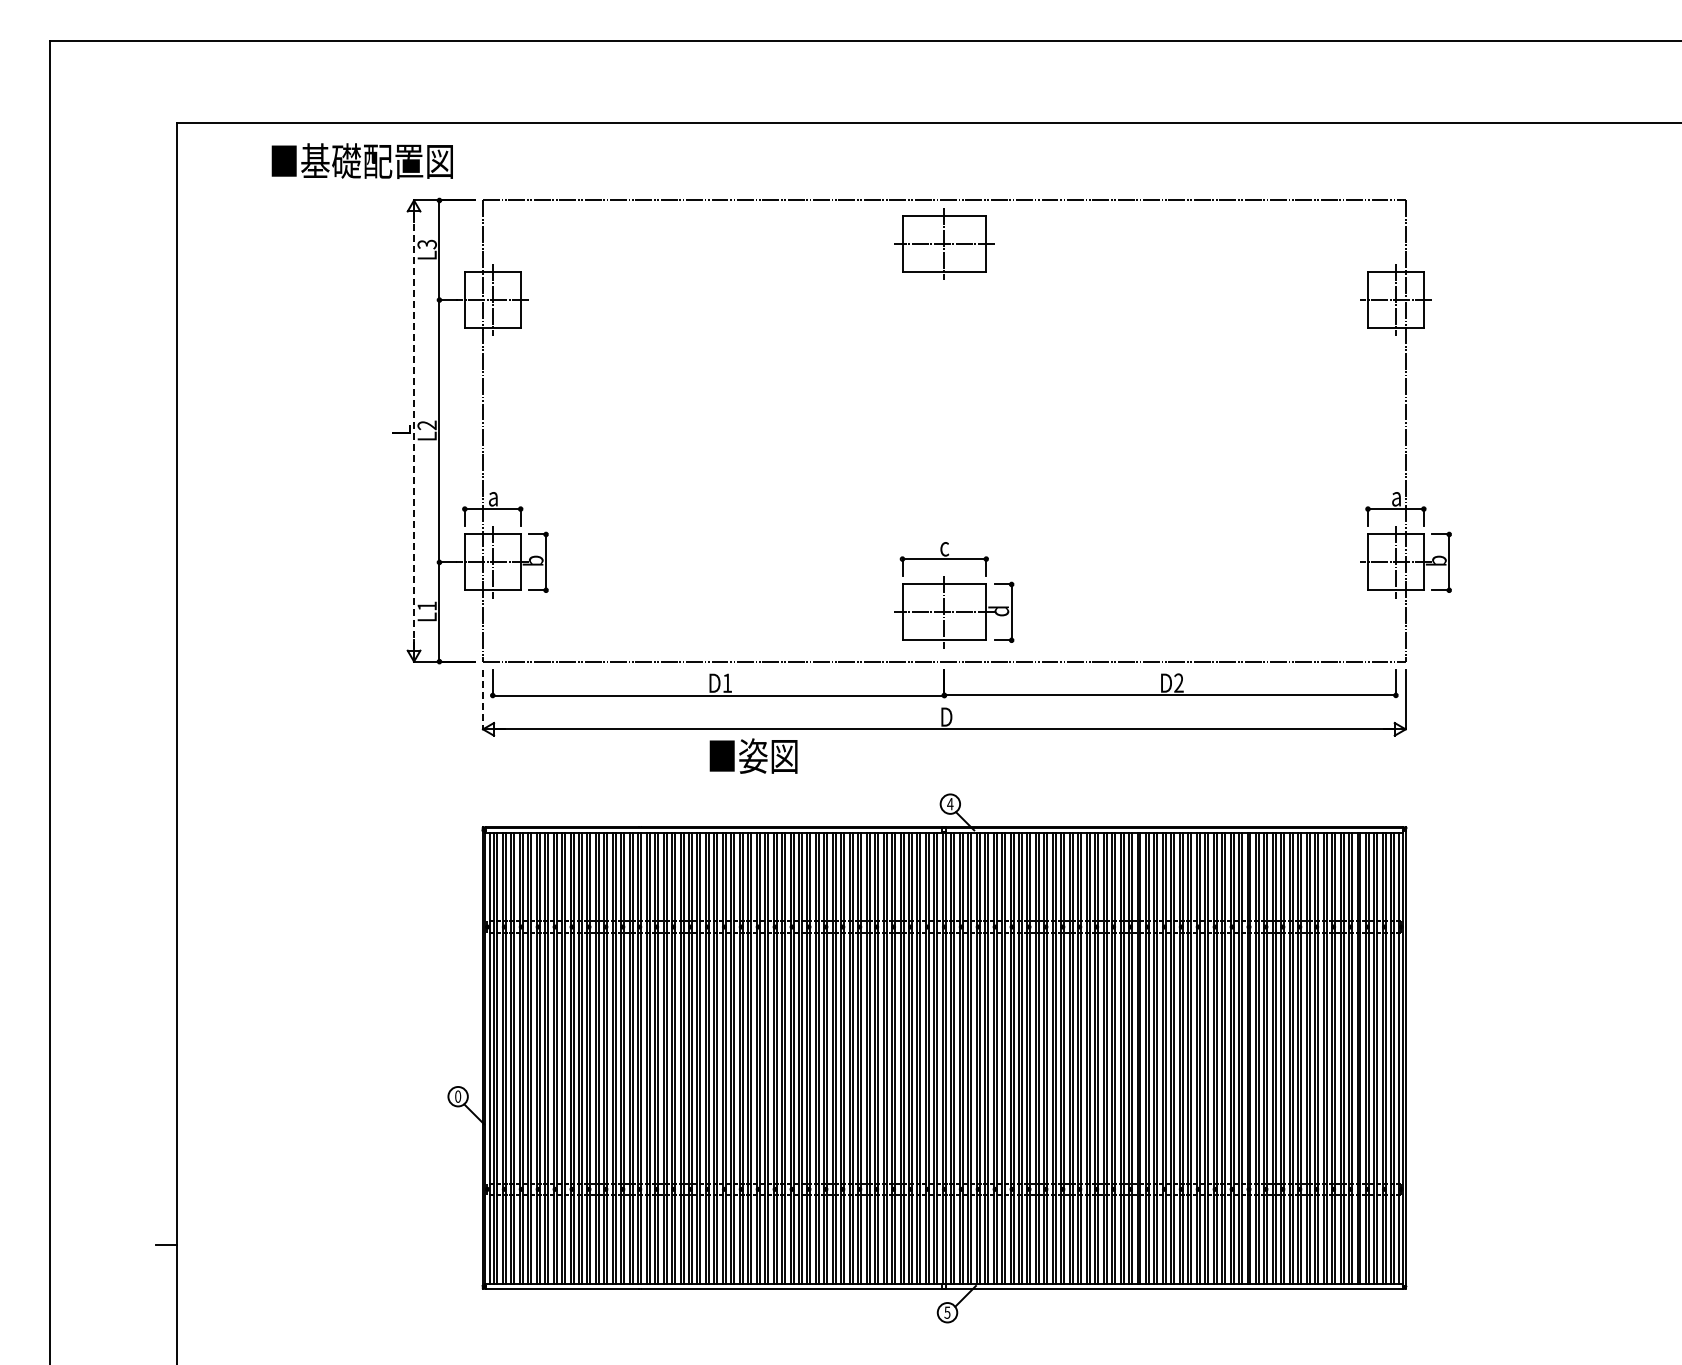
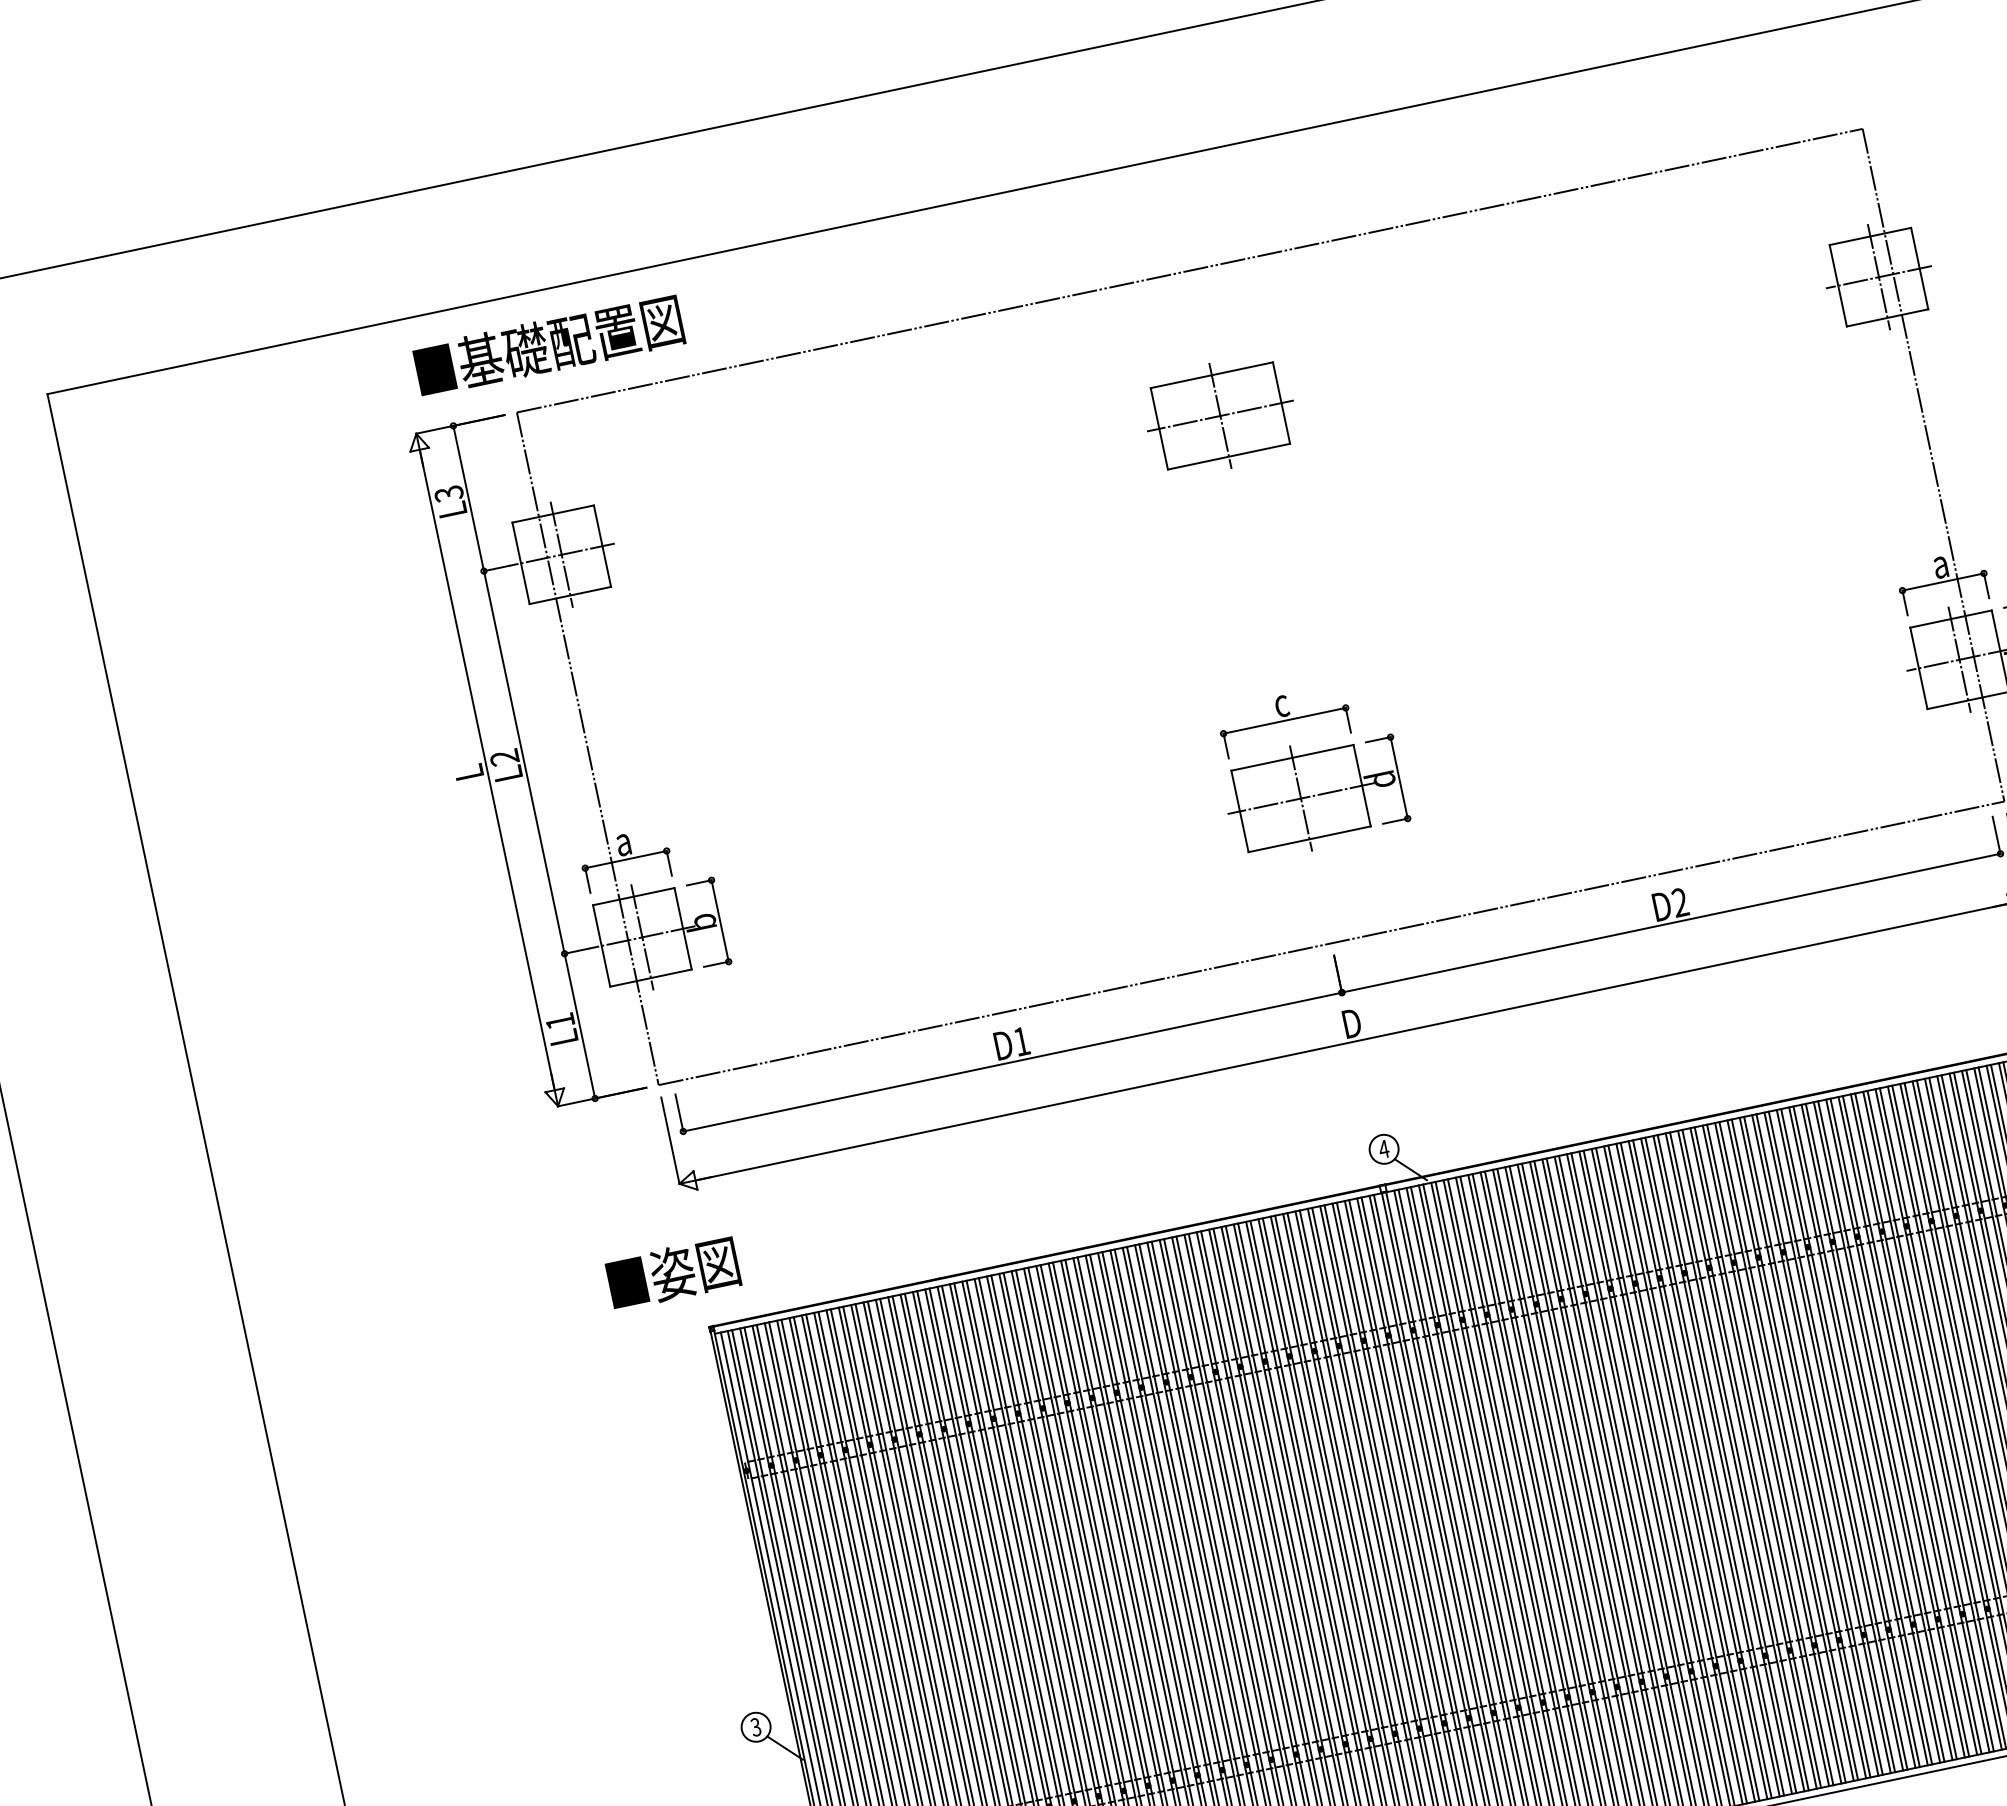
text: (361, 160) -> (547, 345), moved
part: (944, 243) -> (1220, 415), moved
line: (414, 431) -> (487, 770), dashed -> solid
part: (954, 595) -> (1310, 770), moved
line: (483, 699) -> (670, 1140), dashed -> solid
text: (753, 755) -> (672, 1272), moved
text: (458, 1096) -> (756, 1726), 0 -> 3

